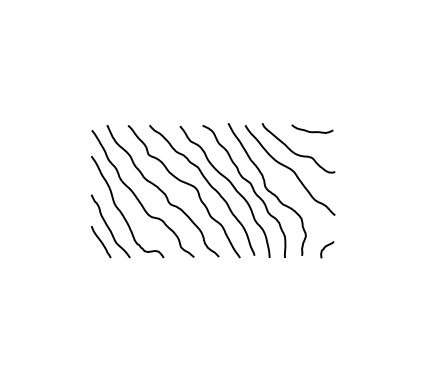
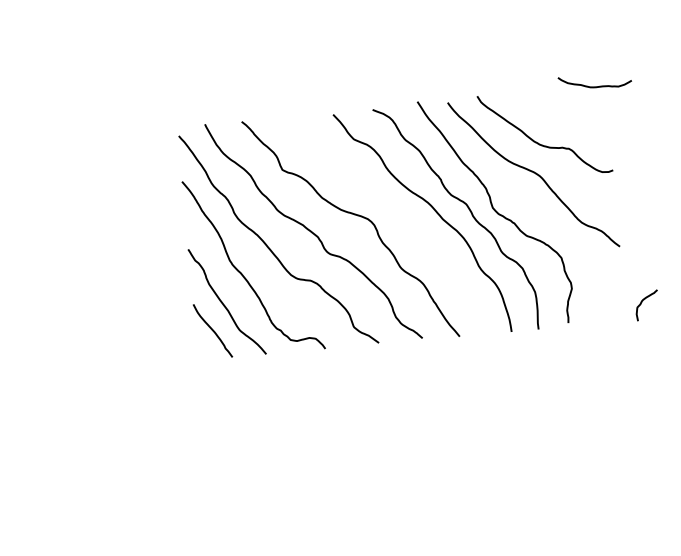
curve: (312, 131) -> (595, 85), moved
curve: (208, 184) -> (392, 212), removed
curve: (326, 247) -> (645, 301), moved

